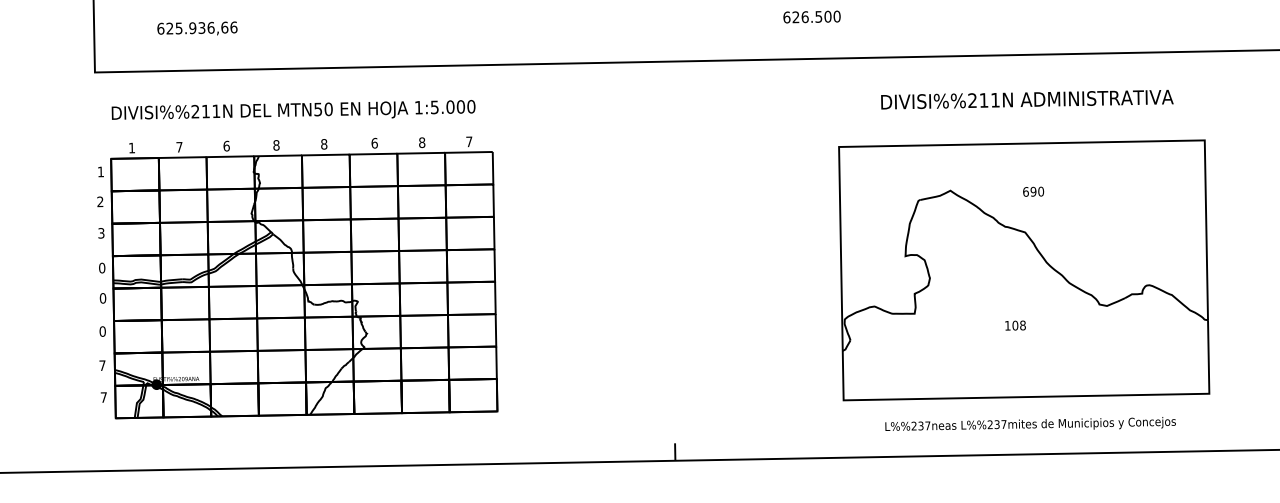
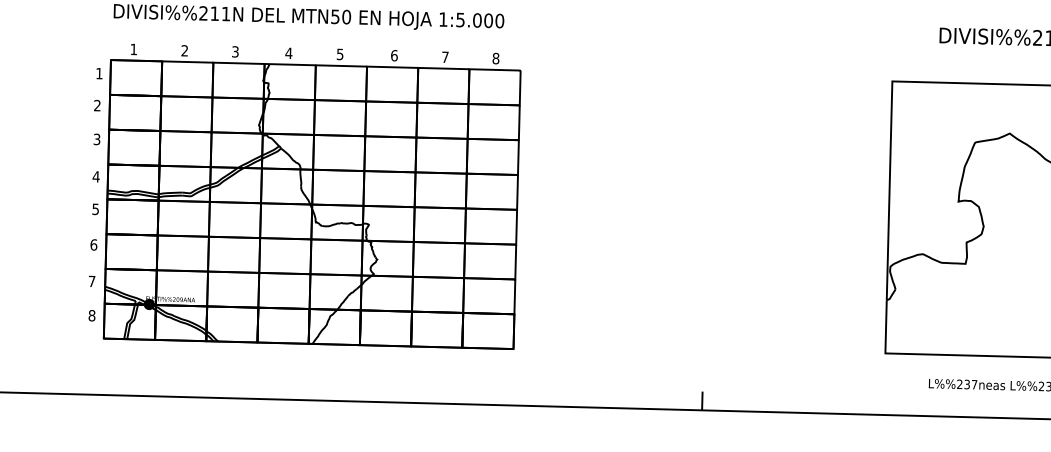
text: (469, 141) -> (496, 58), 7 -> 8
text: (422, 142) -> (445, 57), 8 -> 7
text: (324, 144) -> (340, 54), 8 -> 5
text: (226, 145) -> (235, 51), 6 -> 3
text: (276, 145) -> (288, 53), 8 -> 4
text: (179, 147) -> (184, 51), 7 -> 2
text: (101, 267) -> (95, 176), 0 -> 4
text: (102, 298) -> (95, 209), 0 -> 5
text: (102, 331) -> (93, 244), 0 -> 6
text: (103, 397) -> (91, 315), 7 -> 8

